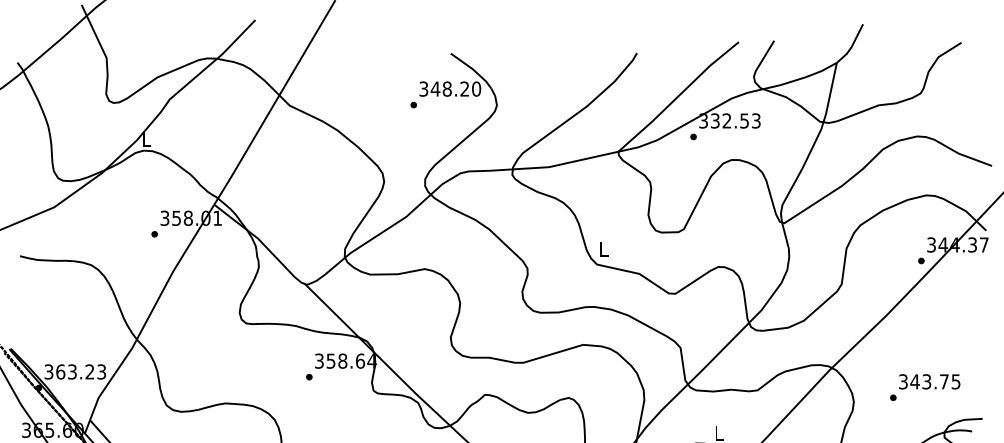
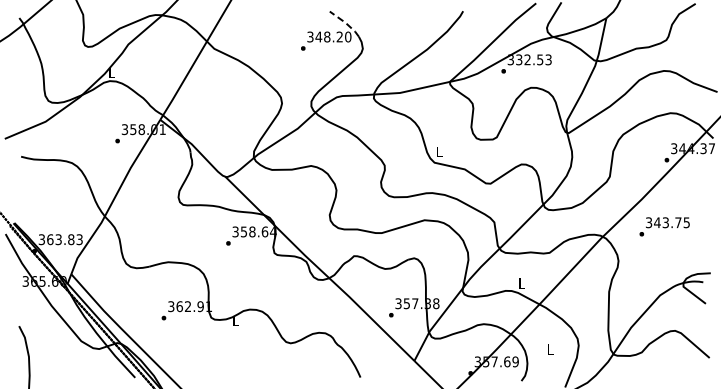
line: (472, 68) -> (345, 22), solid -> dashed
text: (90, 371) -> (71, 239), 363.23 -> 363.83
text: (924, 387) -> (664, 226), moved

